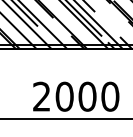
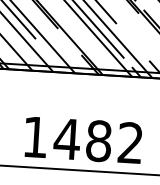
text: (76, 96) -> (83, 139), 2000 -> 1482

